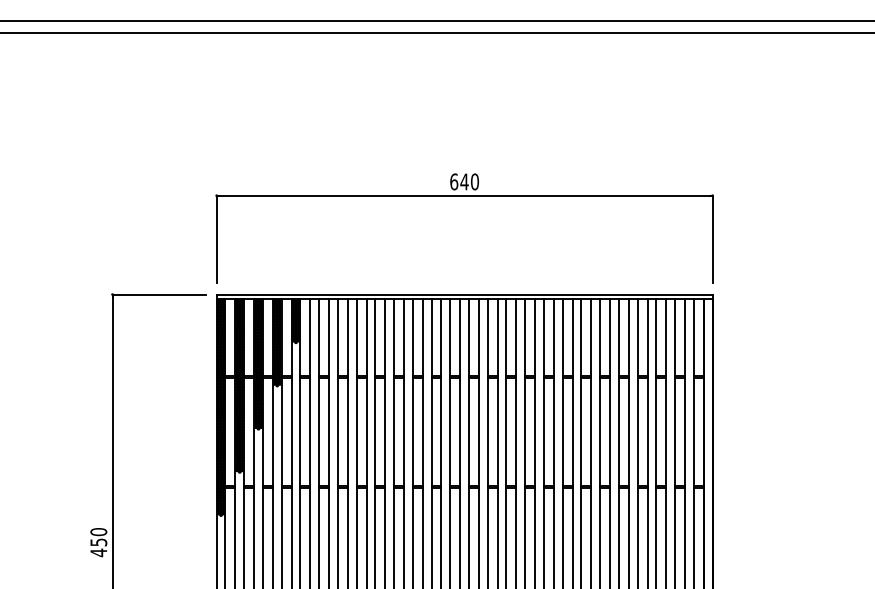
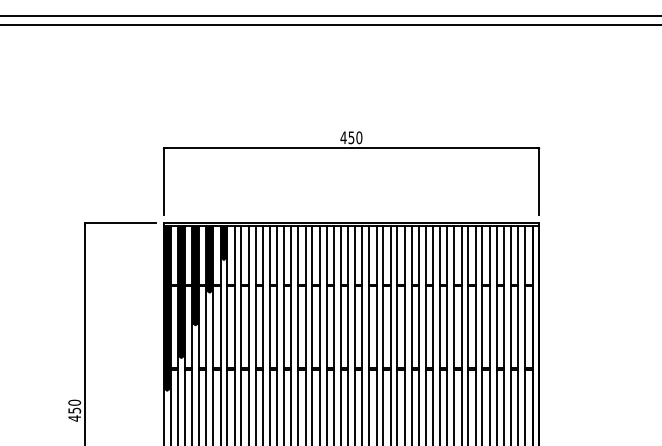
text: (458, 181) -> (346, 137), 640 -> 450

